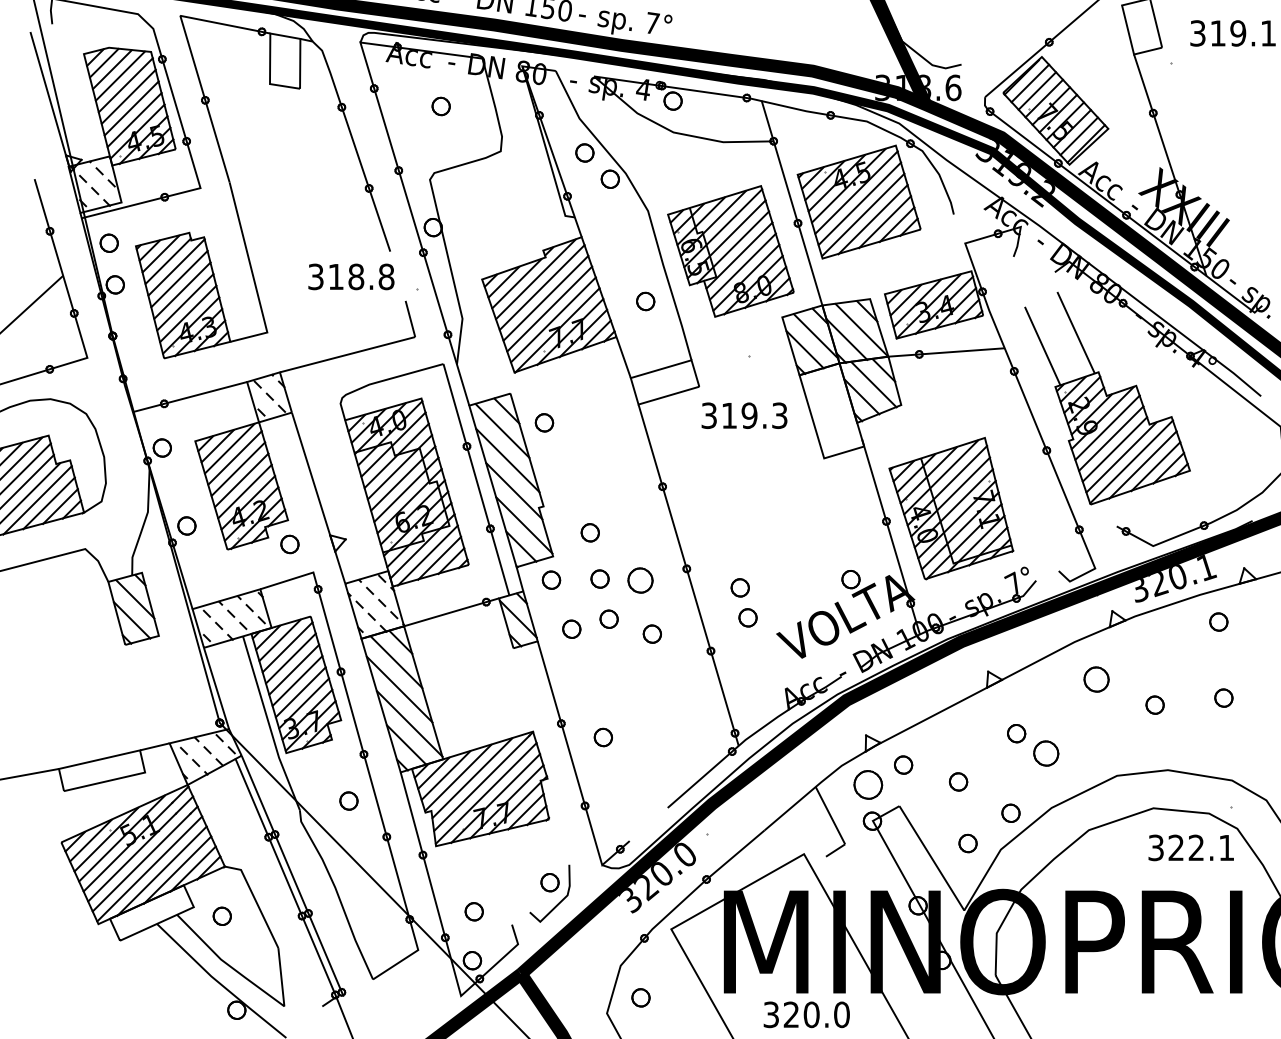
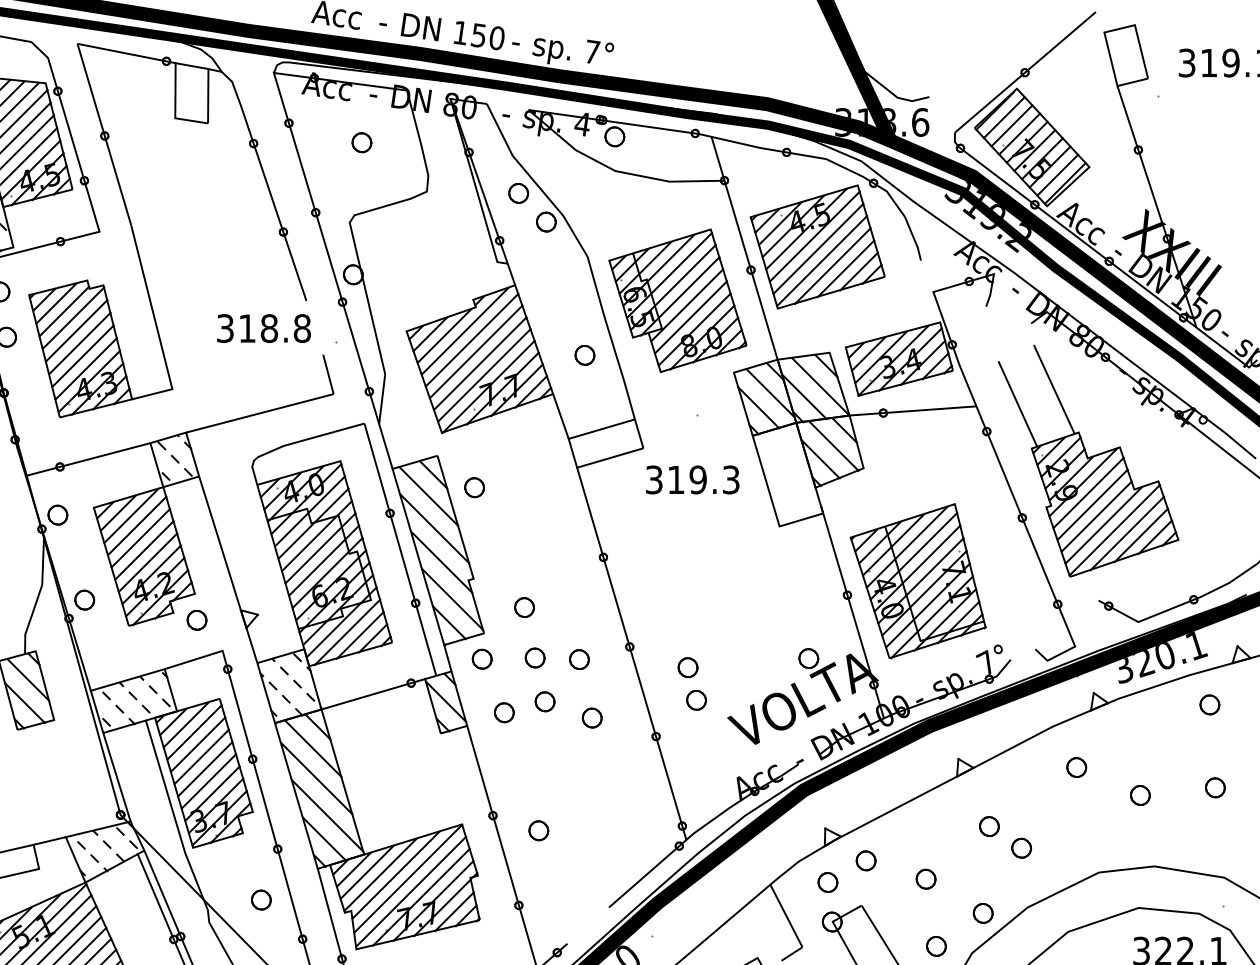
part: (640, 580) -> (579, 659), size x0.71
part: (1096, 679) -> (1076, 767), size x0.71
part: (1045, 753) -> (1020, 848), size x0.71
part: (868, 784) -> (827, 882), size x0.62

